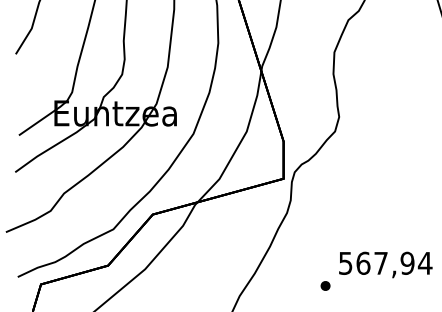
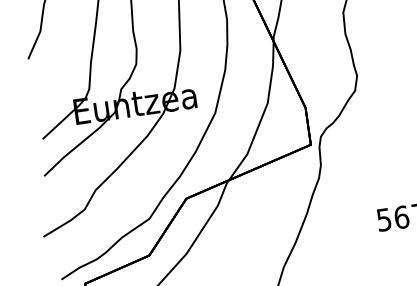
part: (325, 285) -> (367, 244), removed

